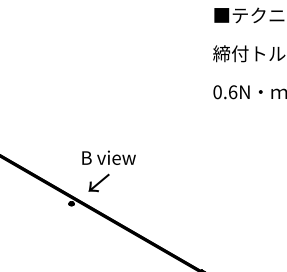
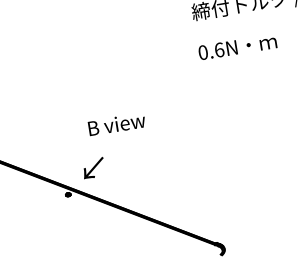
text: (108, 157) -> (116, 124), moved

